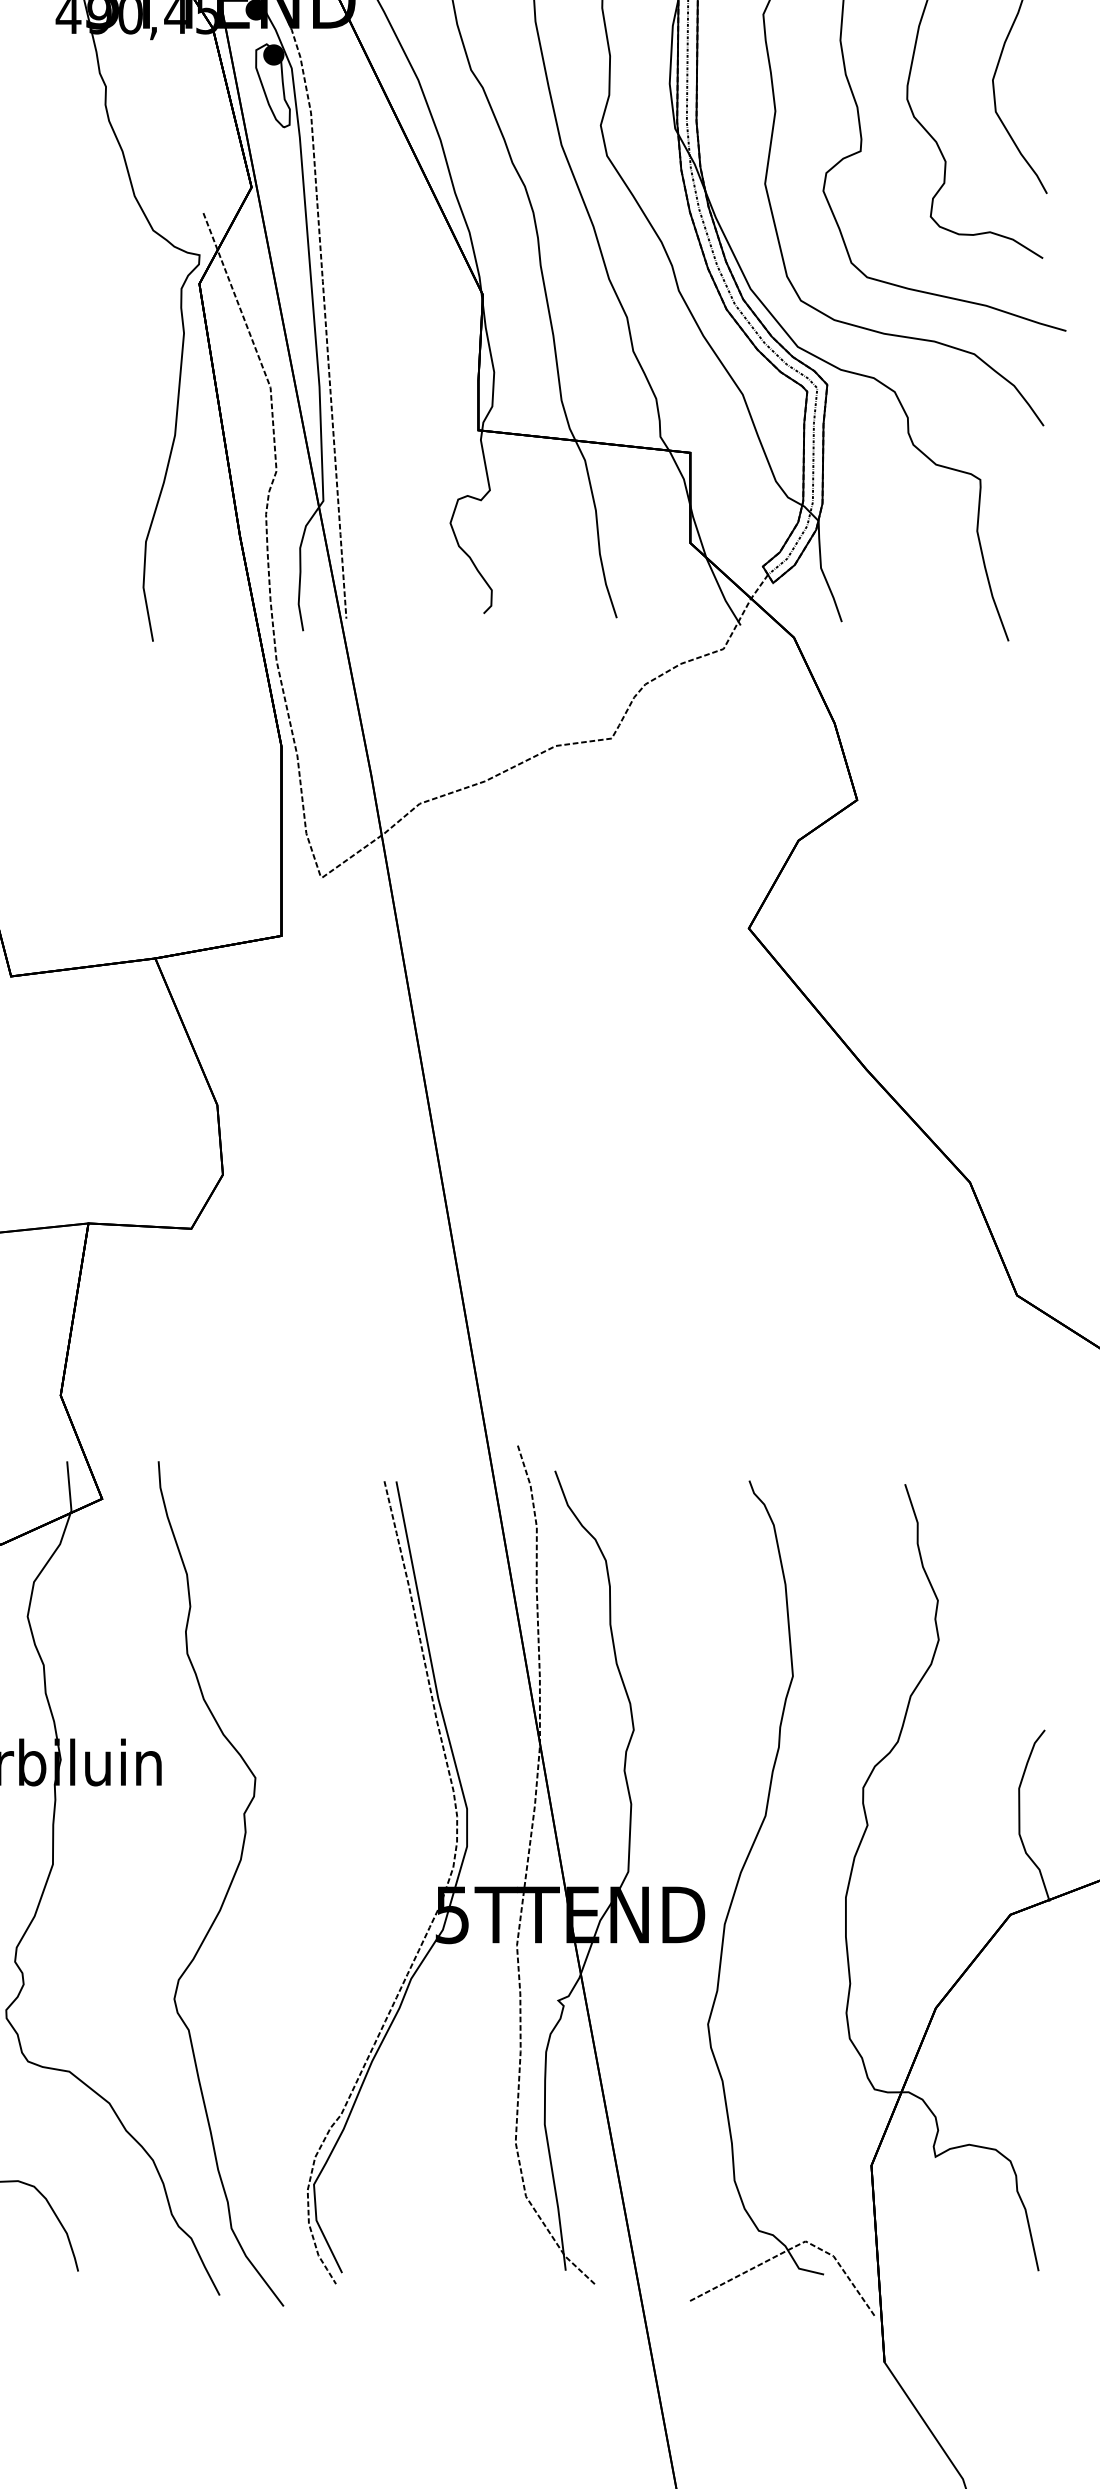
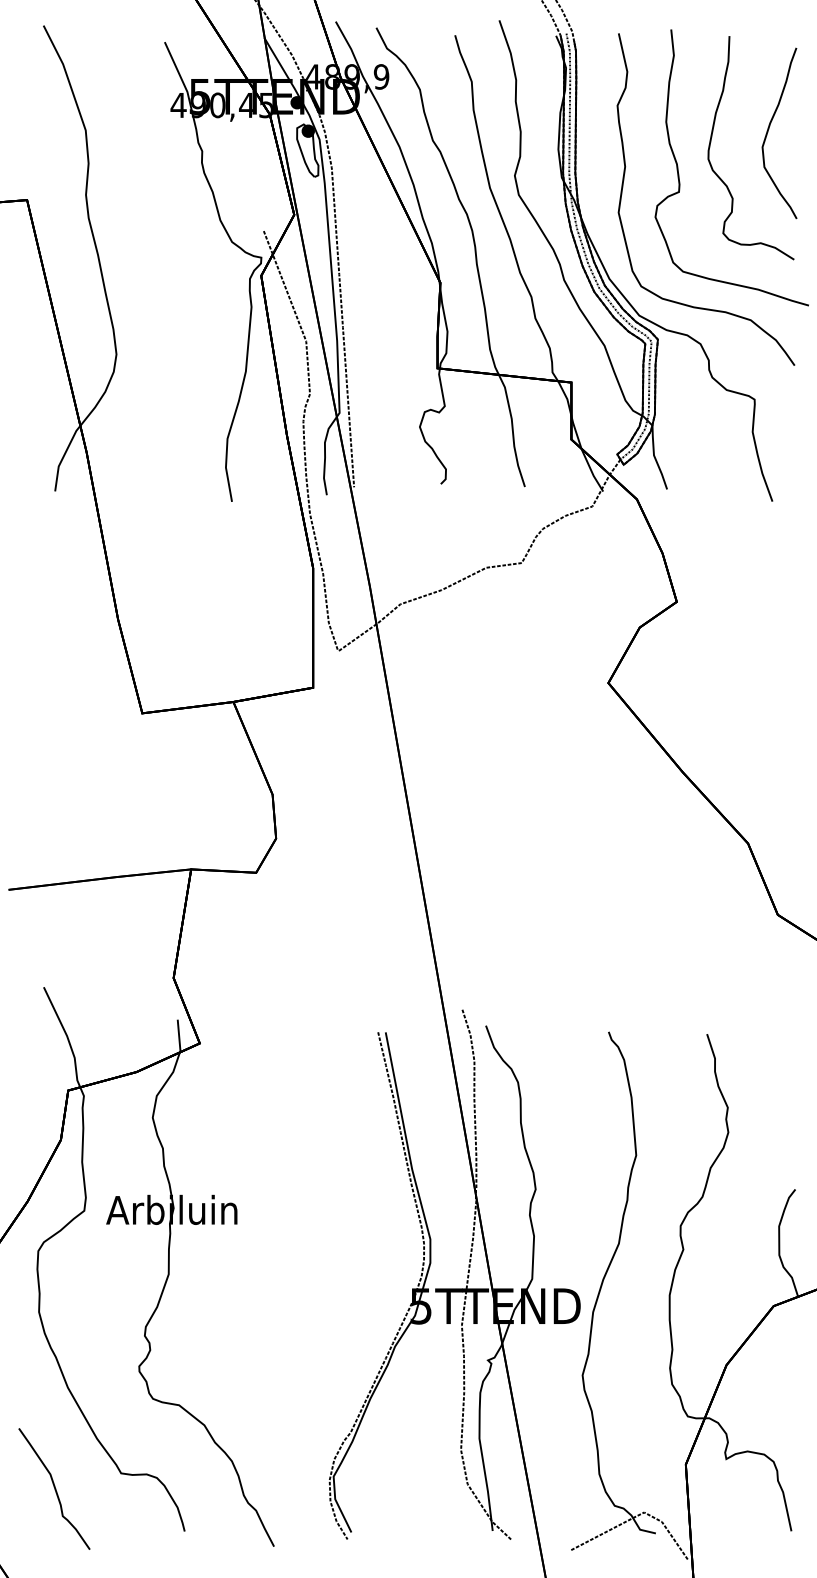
curve: (228, 1885) -> (279, 1287), removed

